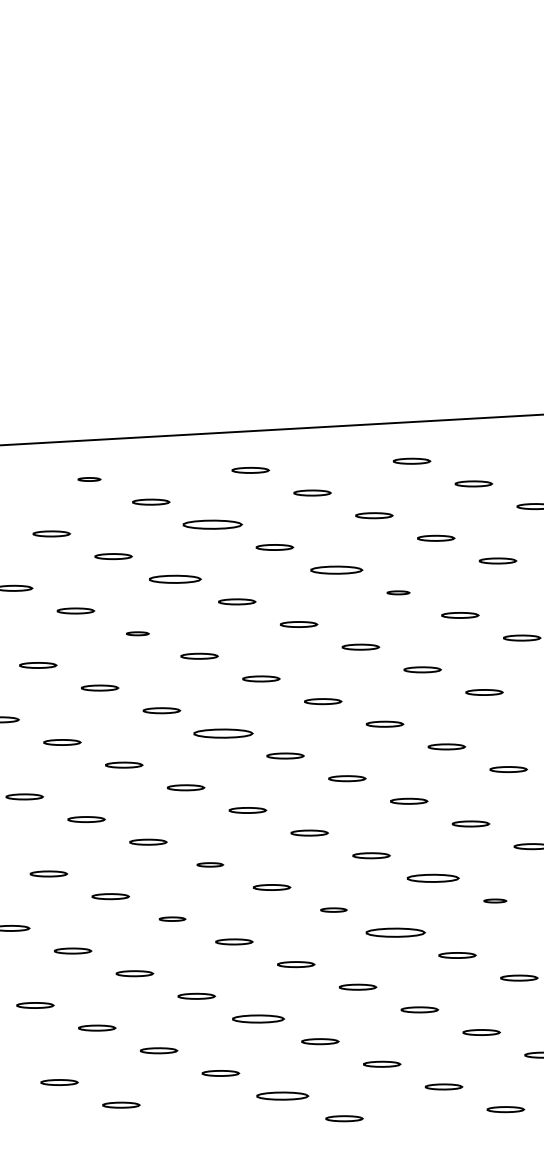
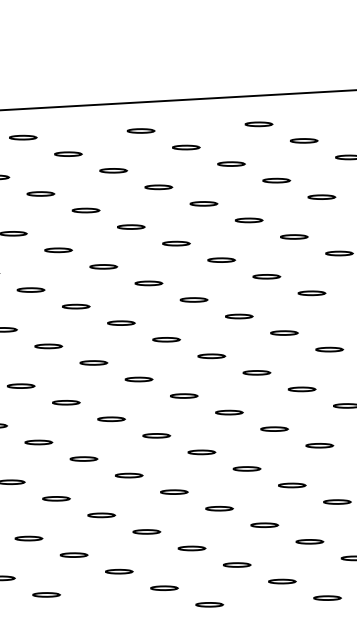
part: (89, 479) -> (23, 137), size x1.67
part: (213, 524) -> (113, 170), size x0.62
part: (336, 569) -> (203, 203), size x0.71
part: (175, 578) -> (86, 210), size x0.71
part: (398, 592) -> (249, 220), size x1.67
part: (137, 633) -> (58, 250), size x1.67
part: (223, 732) -> (121, 322), size x0.62
part: (210, 864) -> (111, 419), size x1.43
part: (433, 878) -> (274, 429), size x0.71
part: (495, 900) -> (319, 445), size x1.67
part: (333, 909) -> (201, 451), size x1.43
part: (172, 918) -> (83, 458), size x1.43
part: (395, 932) -> (246, 468), size x0.62
part: (258, 1018) -> (146, 531), size x0.71
part: (282, 1095) -> (164, 587), size x0.71

